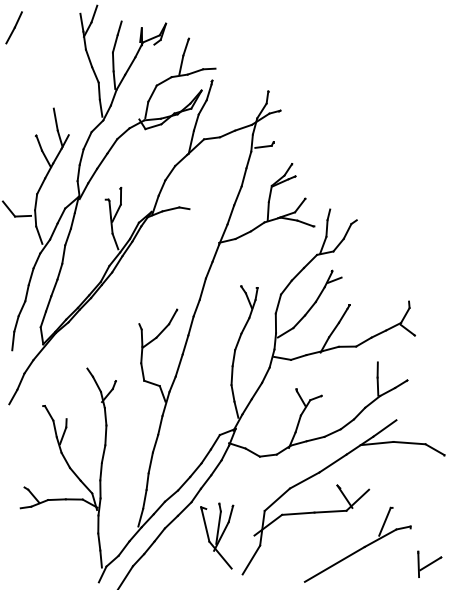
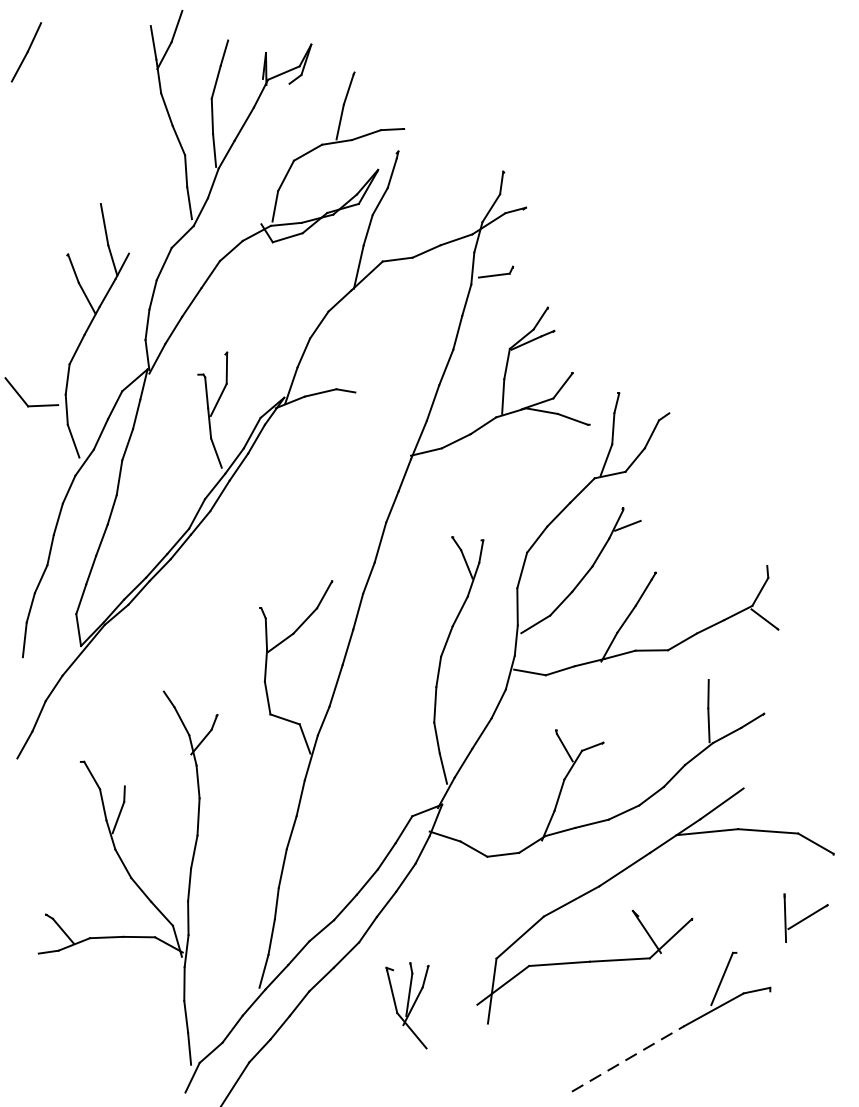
part: (217, 535) -> (407, 1004), size x0.7
line: (251, 559) -> (471, 1049), removed
part: (429, 563) -> (805, 916), moved
line: (334, 564) -> (627, 1059), solid -> dashed

